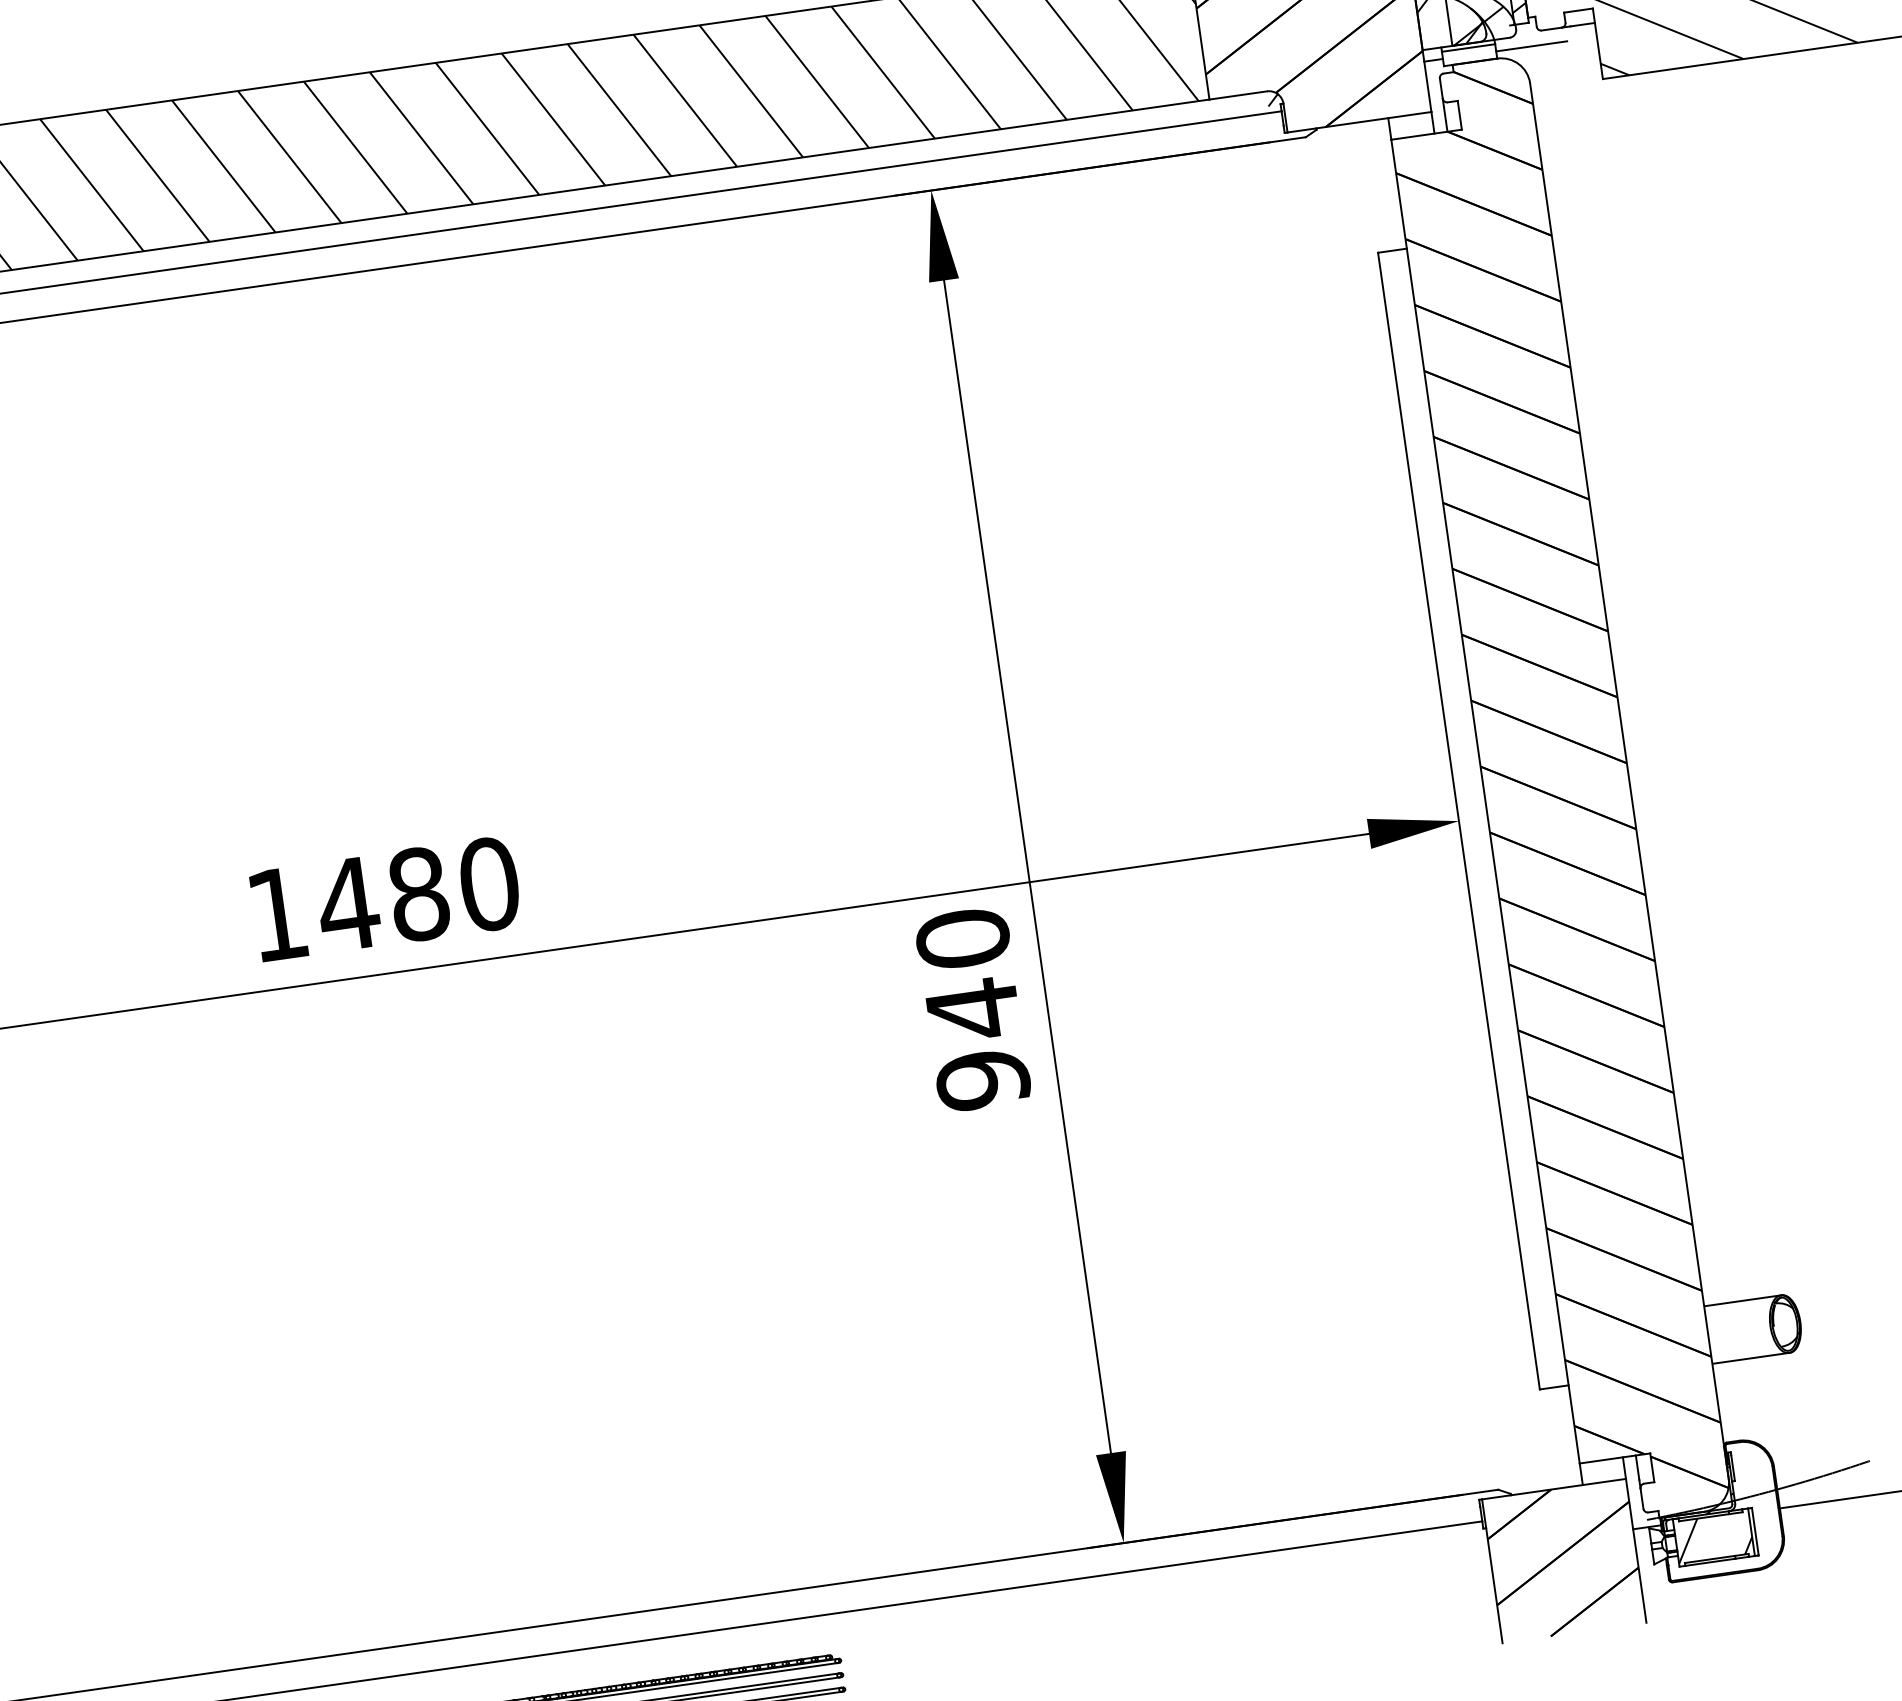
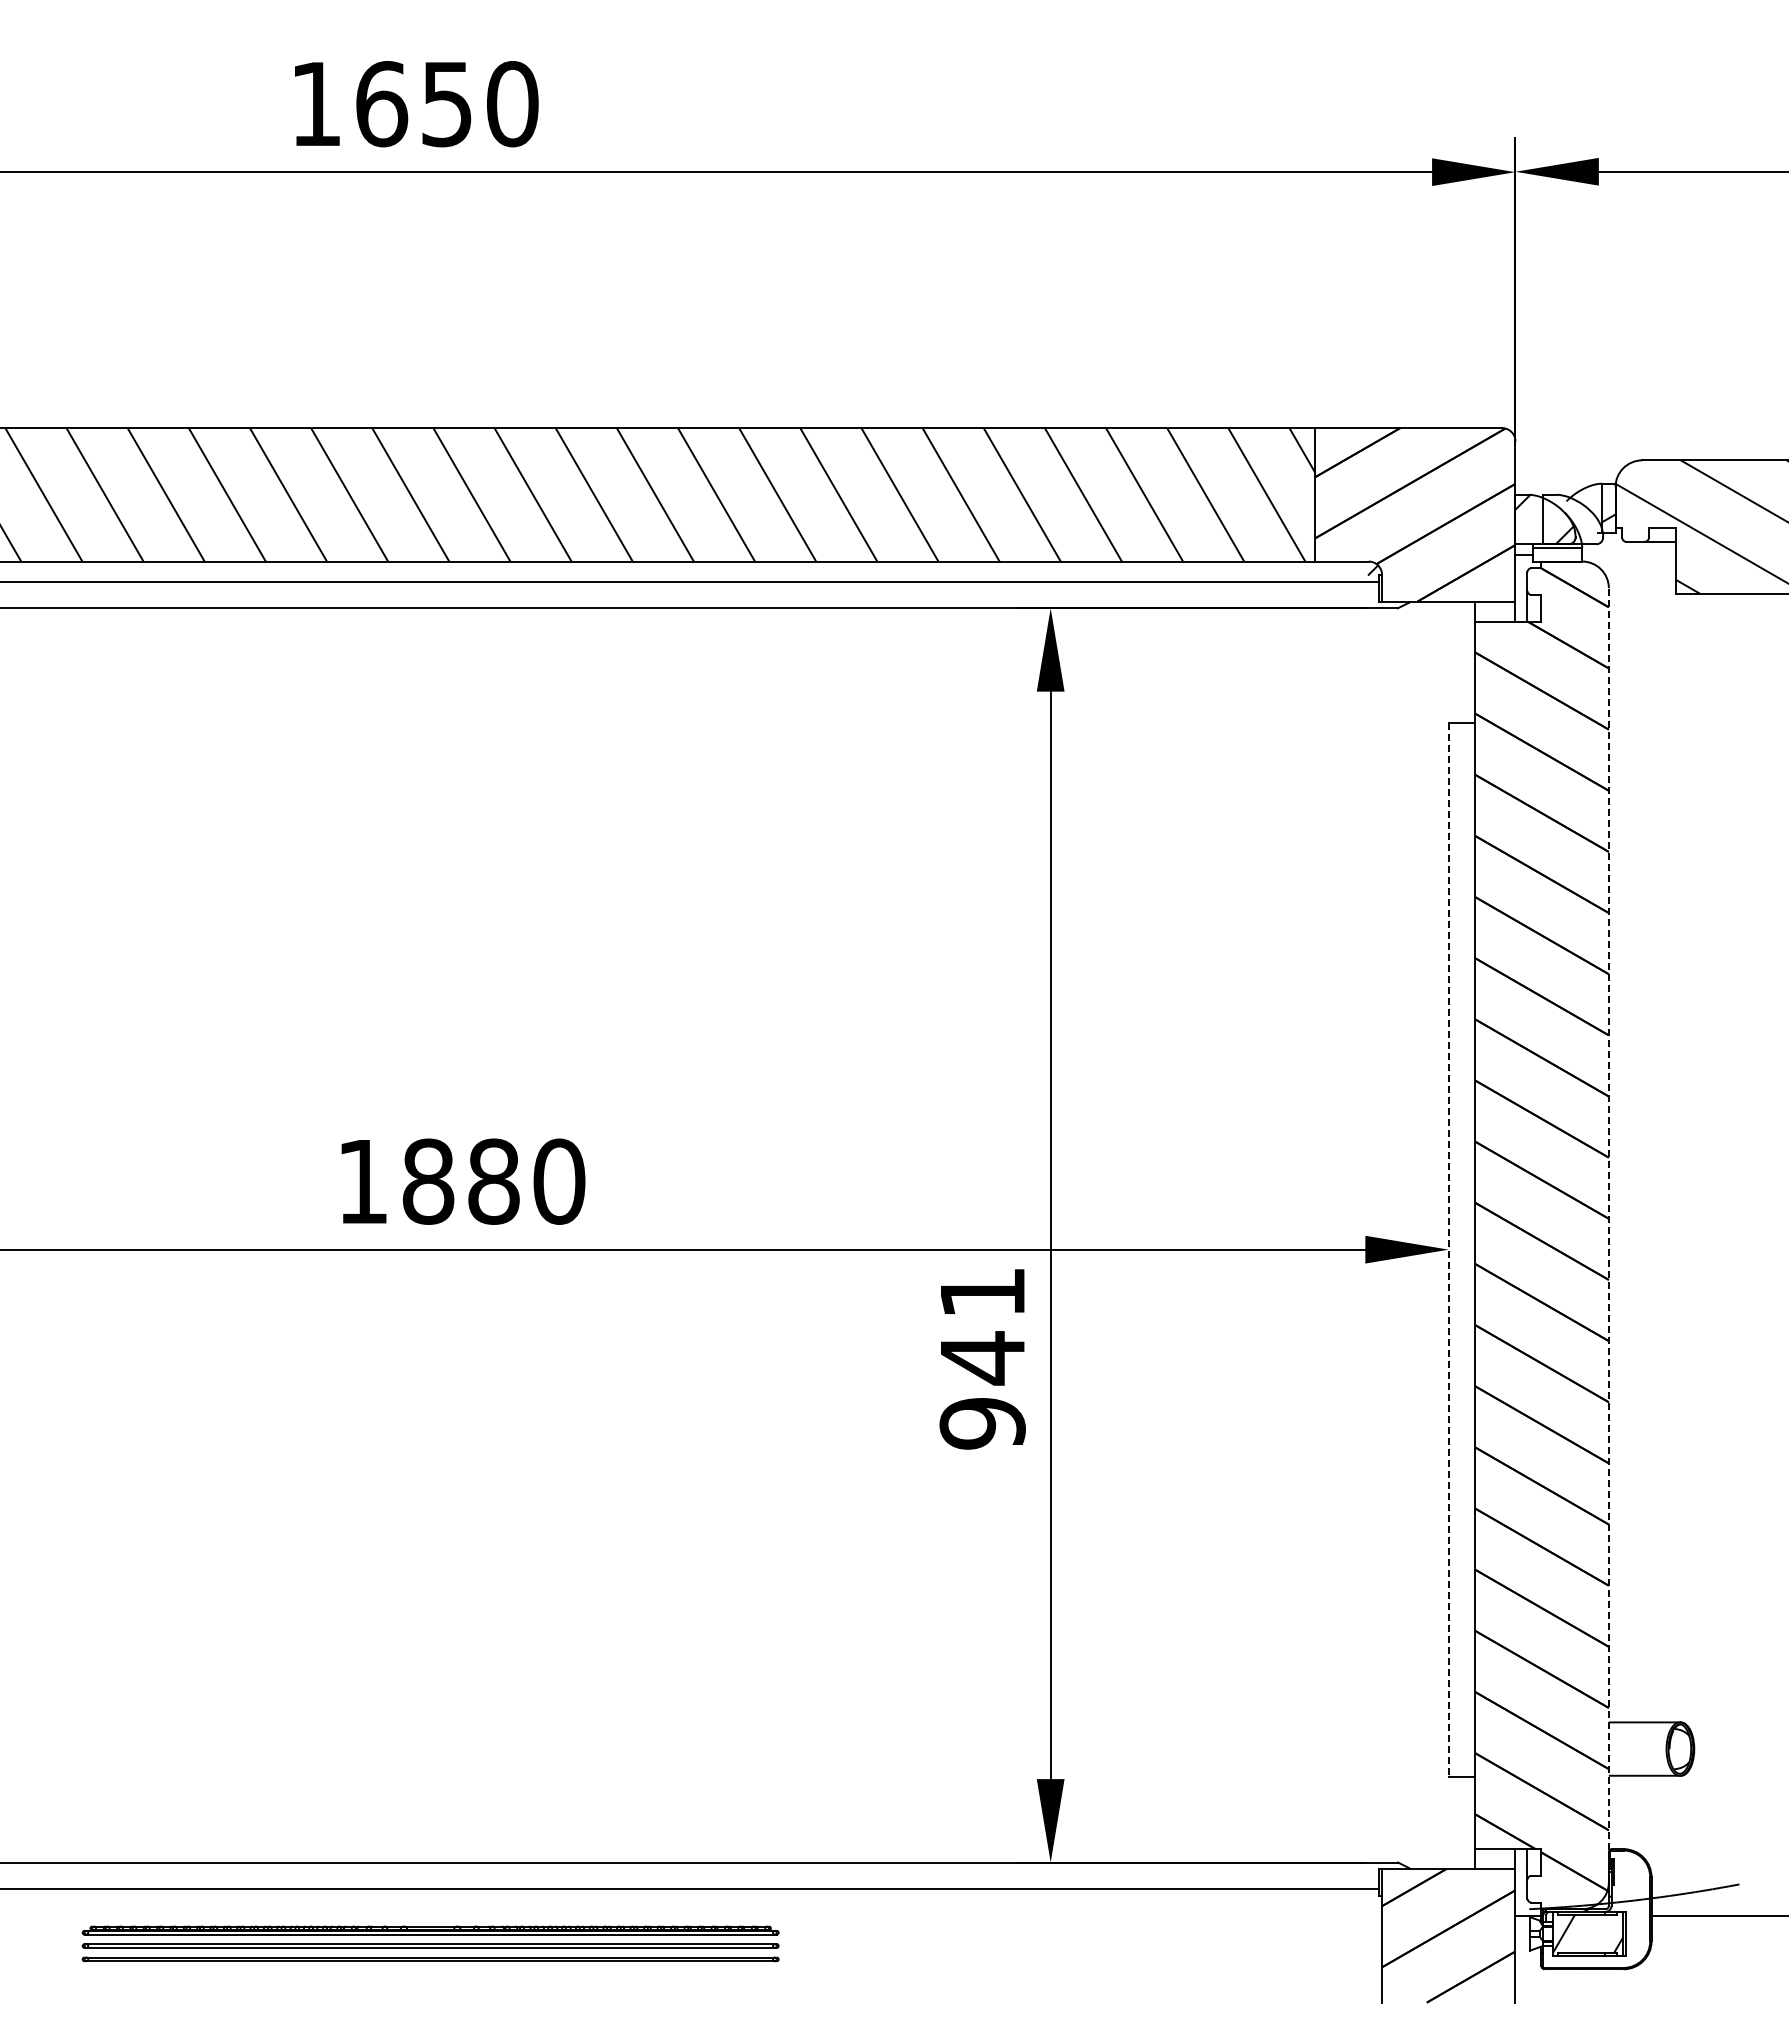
hatch: (1478, 25) -> (1569, 529), removed
line: (1531, 46) -> (1614, 554), removed
line: (1628, 780) -> (1608, 1234), solid -> dashed
line: (1458, 822) -> (1448, 1250), solid -> dashed
text: (348, 904) -> (428, 1181), 1480 -> 1880
text: (962, 938) -> (982, 1292), 940 -> 941

